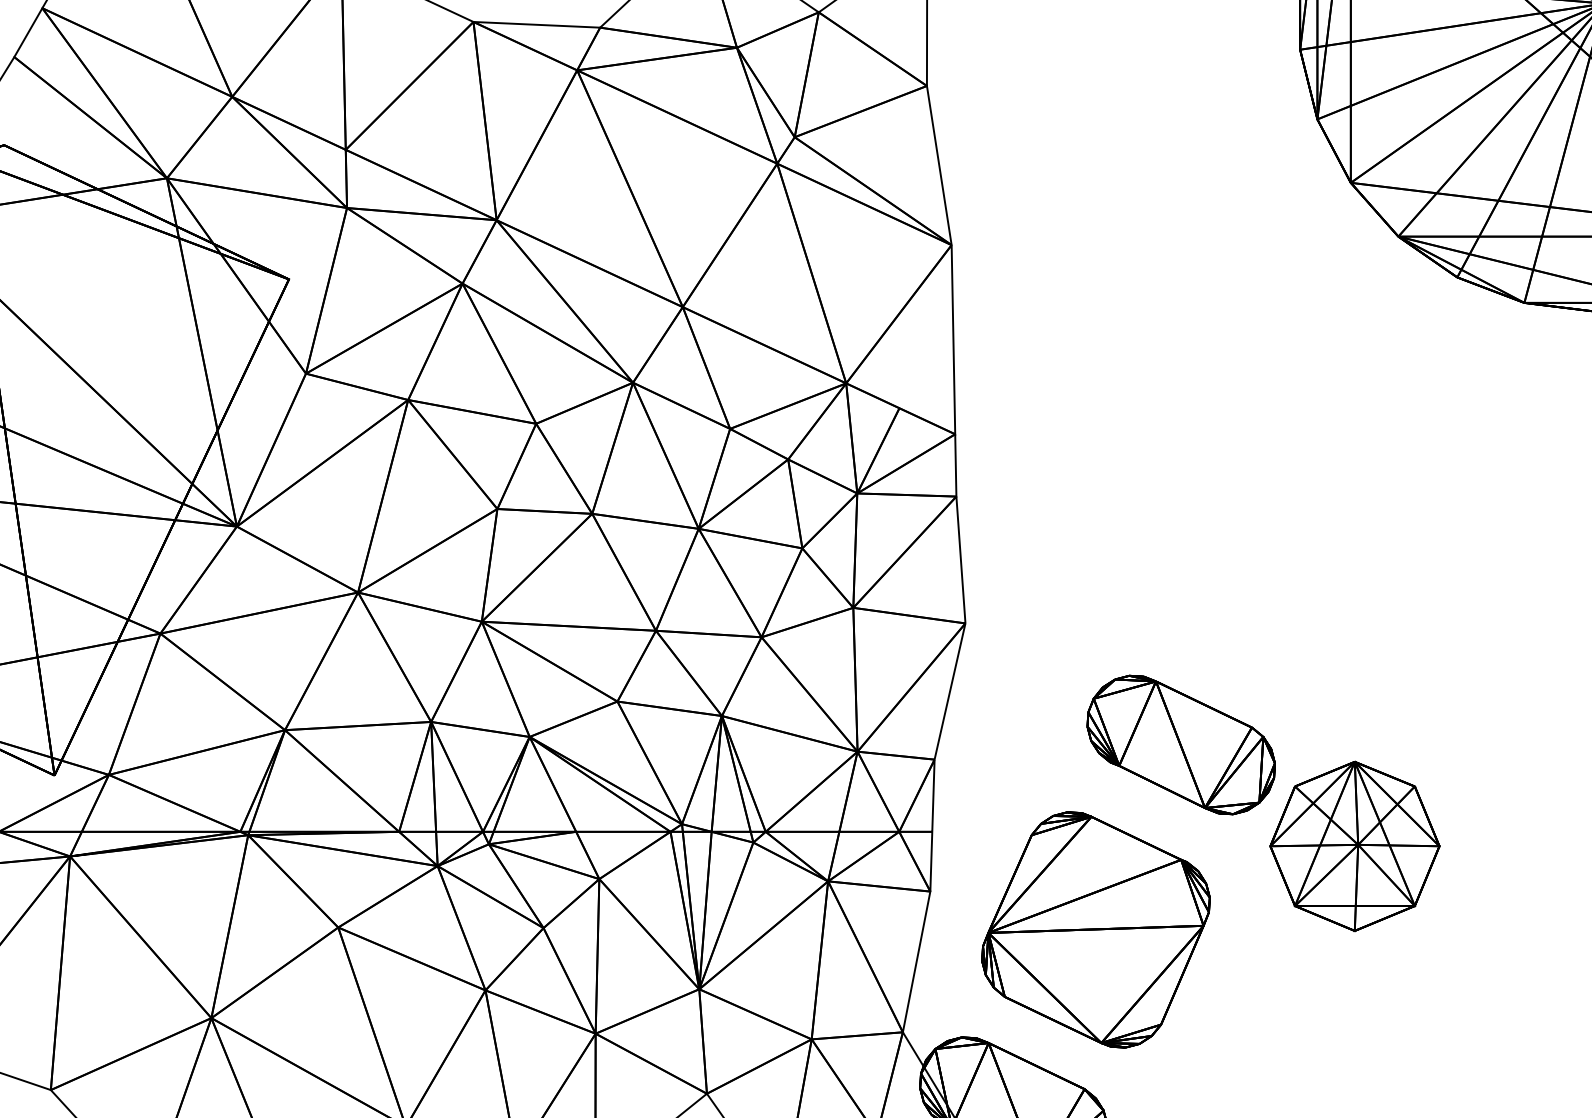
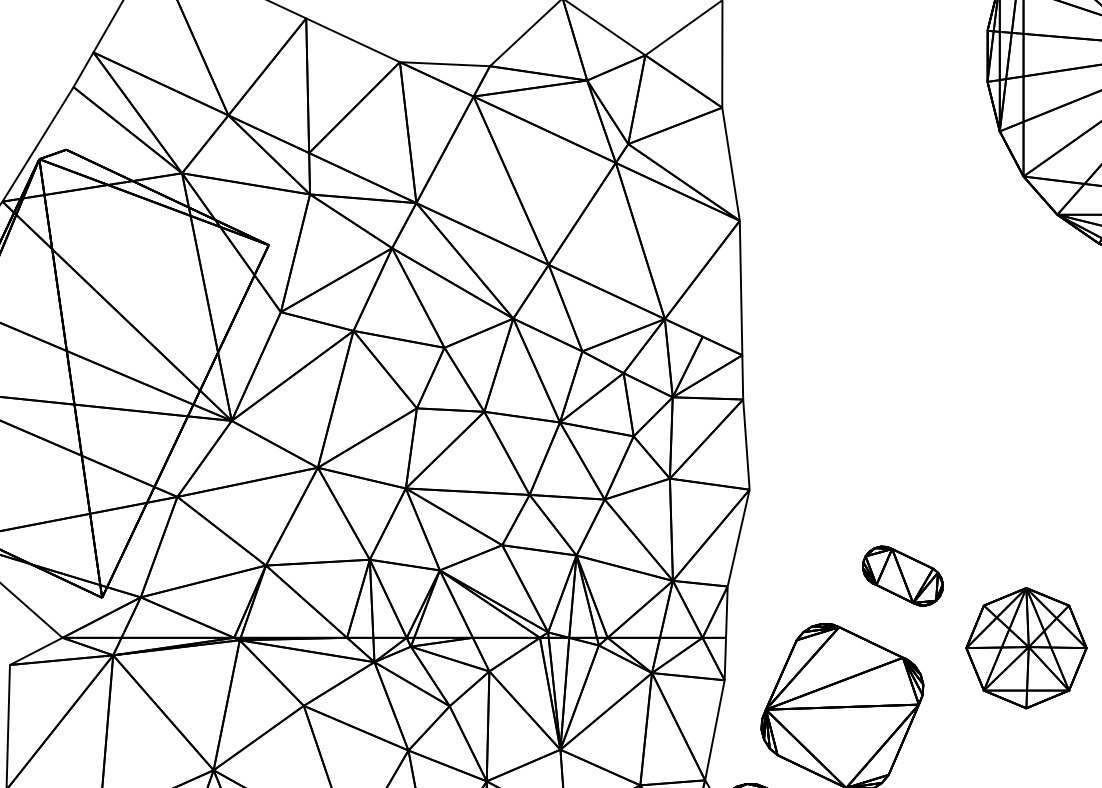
part: (1180, 744) -> (902, 575), size x0.6

